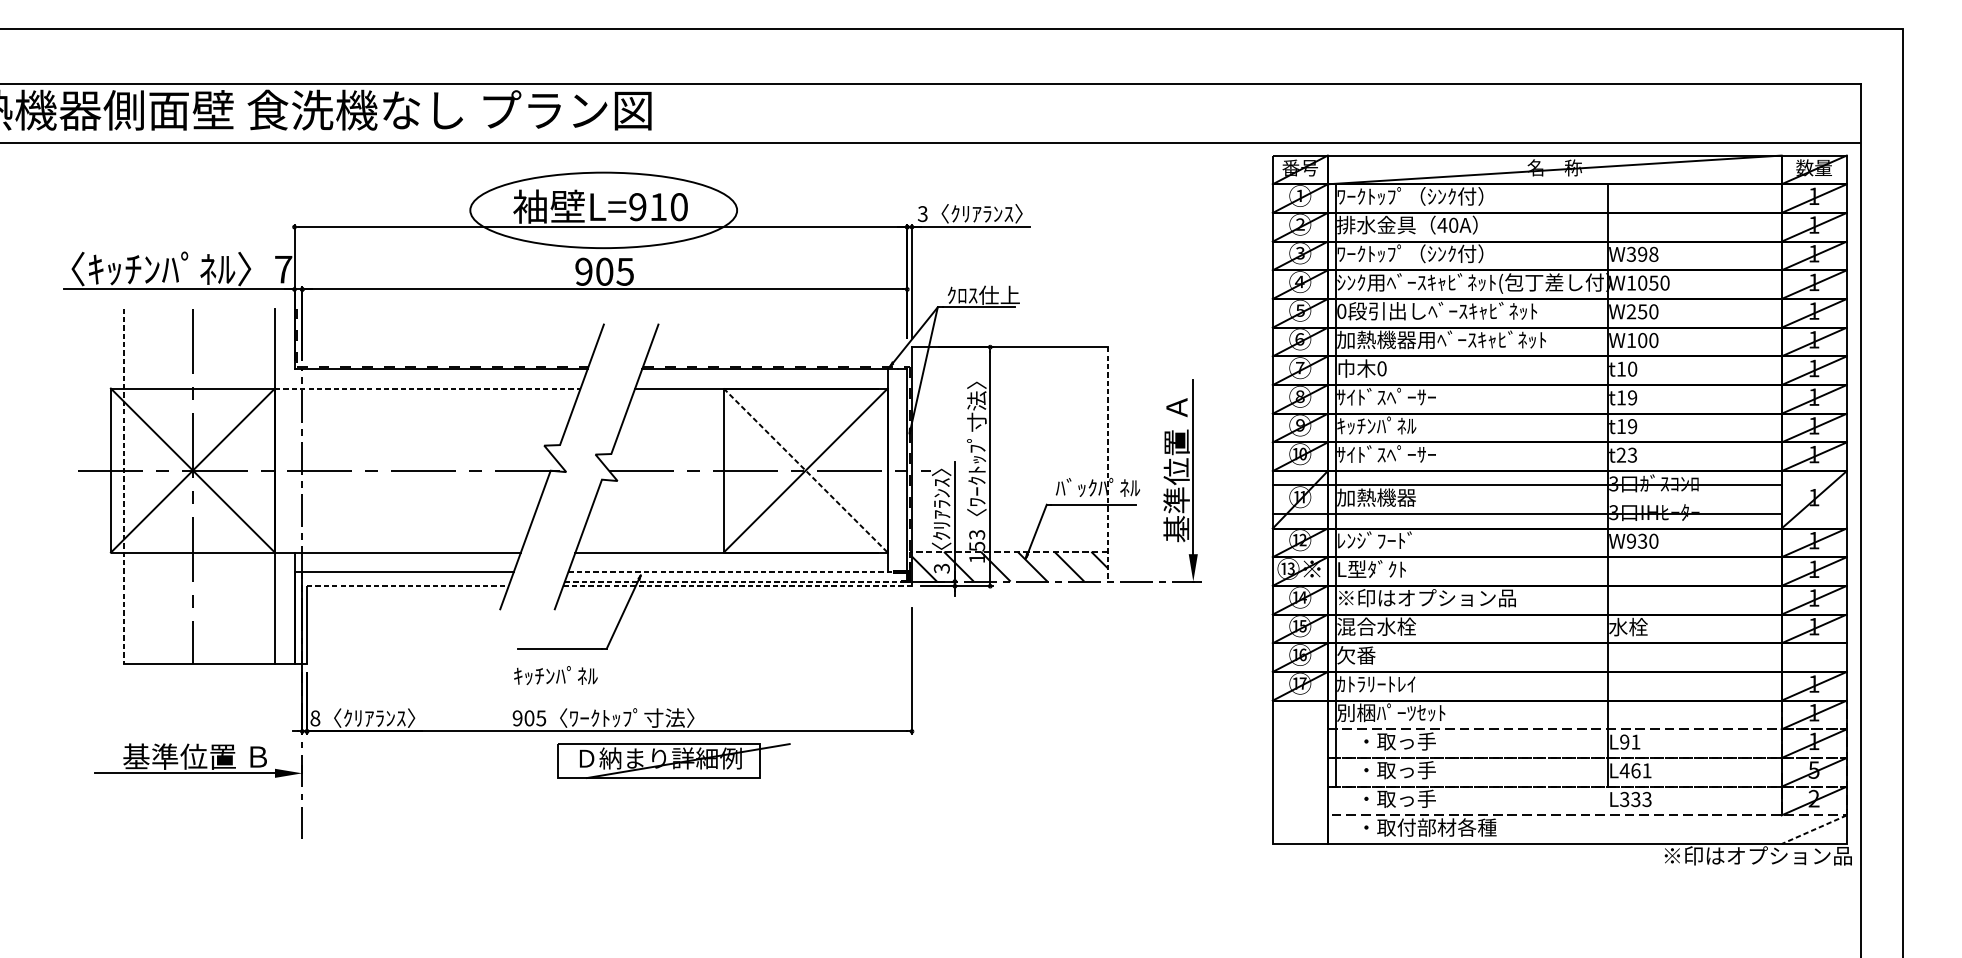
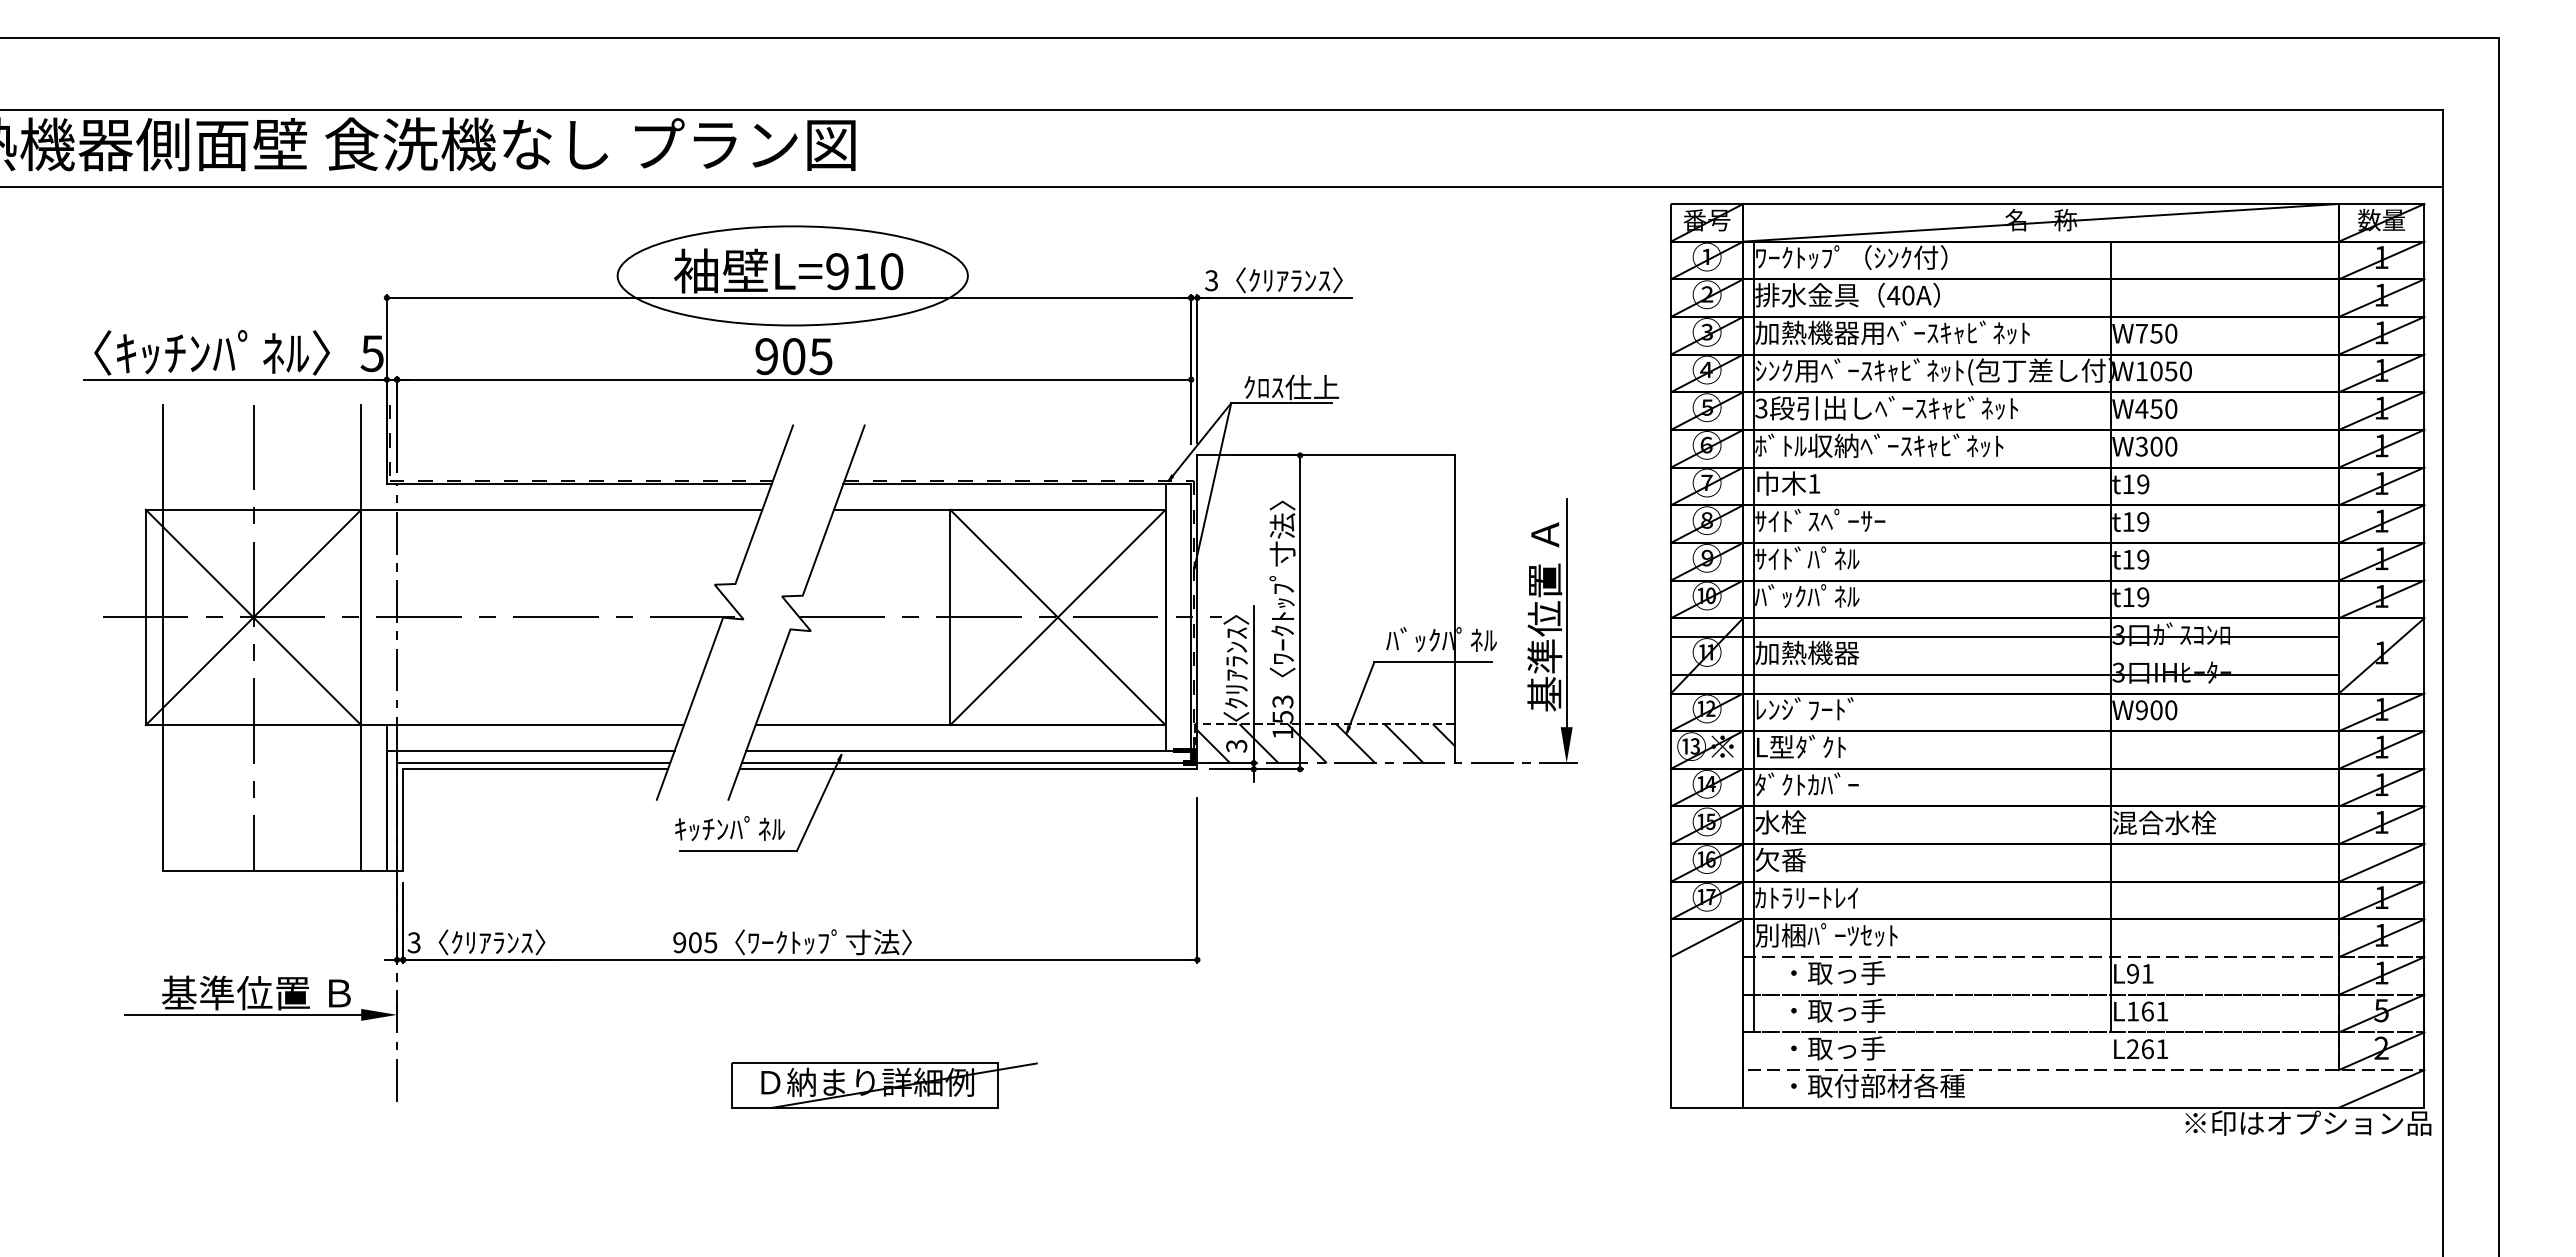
text: (1441, 253) -> (1892, 332), ﾜｰｸﾄｯﾌﾟ（ｼﾝｸ付） -> 加熱機器用ﾍﾞｰｽｷｬﾋﾞﾈｯﾄ
text: (1642, 254) -> (2156, 333), W398 -> W750
text: (282, 269) -> (371, 353), 7 -> 5
text: (1341, 311) -> (1761, 408), 0 -> 3
text: (1631, 311) -> (2141, 408), W250 -> W450
text: (1441, 339) -> (1892, 445), 加熱機器用ﾍﾞｰｽｷｬﾋﾞﾈｯﾄ -> ﾎﾞﾄﾙ収納ﾍﾞｰｽｷｬﾋﾞﾈｯﾄ
text: (1631, 340) -> (2141, 446), W100 -> W300
text: (1382, 368) -> (1814, 483), 0 -> 1
text: (1632, 369) -> (2143, 484), t10 -> t19
line: (427, 388) -> (561, 509), dashed -> solid
text: (1356, 425) -> (1780, 558), ｷｯﾁﾝﾊﾟﾈﾙ -> ｻｲﾄﾞﾊﾟﾈﾙ
text: (1386, 453) -> (1820, 595), ｻｲﾄﾞｽﾍﾟｰｻｰ -> ﾊﾞｯｸﾊﾟﾈﾙ
text: (1626, 455) -> (2135, 597), t23 -> t19
line: (1107, 464) -> (1454, 609), dashed -> solid
line: (806, 470) -> (1058, 617), dashed -> solid
line: (123, 486) -> (162, 638), dashed -> solid
text: (1642, 541) -> (2156, 710), W930 -> W900
line: (738, 571) -> (969, 750), dashed -> solid
line: (406, 581) -> (533, 763), added
line: (736, 581) -> (966, 763), dashed -> solid
line: (408, 586) -> (536, 769), dashed -> solid
line: (737, 586) -> (968, 769), dashed -> solid
text: (1426, 597) -> (1872, 784), ※印はオプション品 -> ﾀﾞｸﾄｶﾊﾞｰ
text: (1376, 626) -> (1807, 822), 混合水栓 -> 水栓
text: (1648, 626) -> (2164, 822), 水栓 -> 混合水栓
line: (1814, 657) -> (2381, 862), added
text: (555, 675) -> (729, 828), moved
line: (1300, 715) -> (1707, 938), added
text: (314, 718) -> (413, 942), 8 -> 3
part: (673, 760) -> (884, 1085), moved
text: (1624, 770) -> (2132, 1011), L461 -> L161
text: (1635, 799) -> (2147, 1049), L333 -> L261
line: (1814, 829) -> (2381, 1088), dashed -> solid

